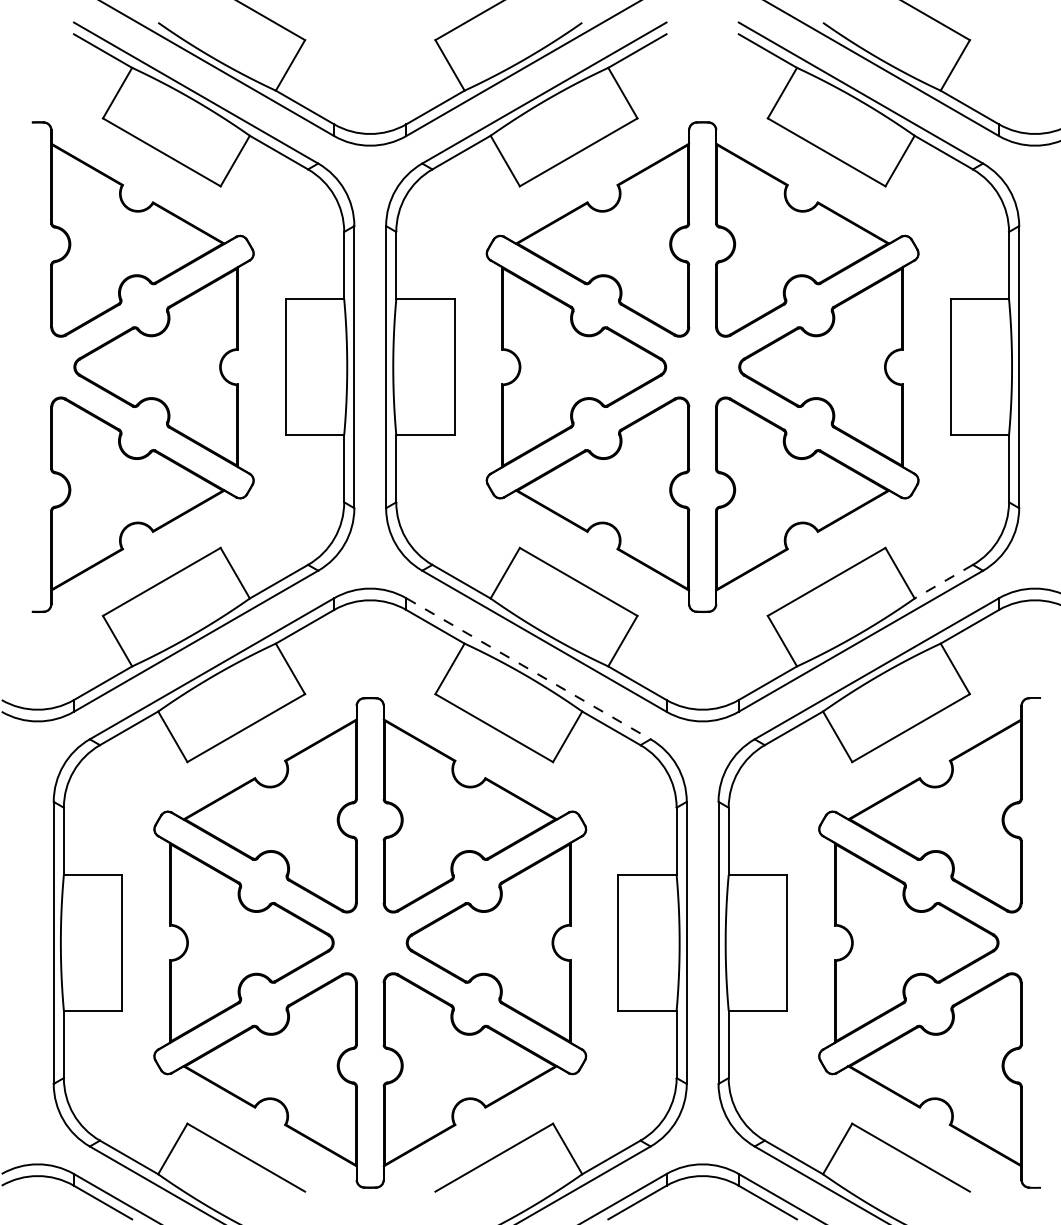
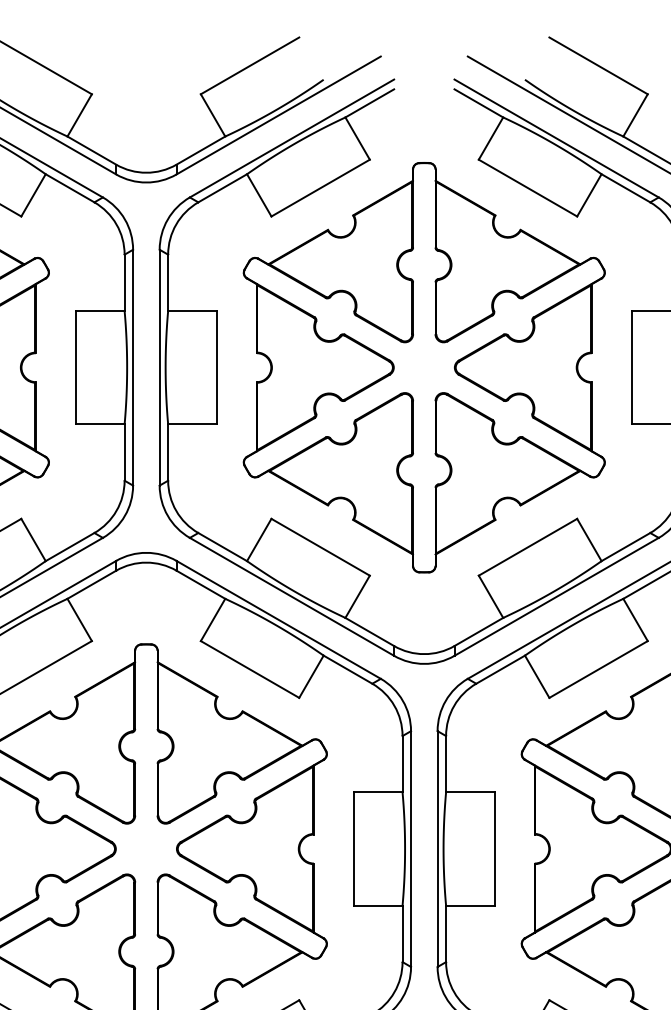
line: (943, 581) -> (625, 546), dashed -> solid
line: (528, 669) -> (278, 620), dashed -> solid

